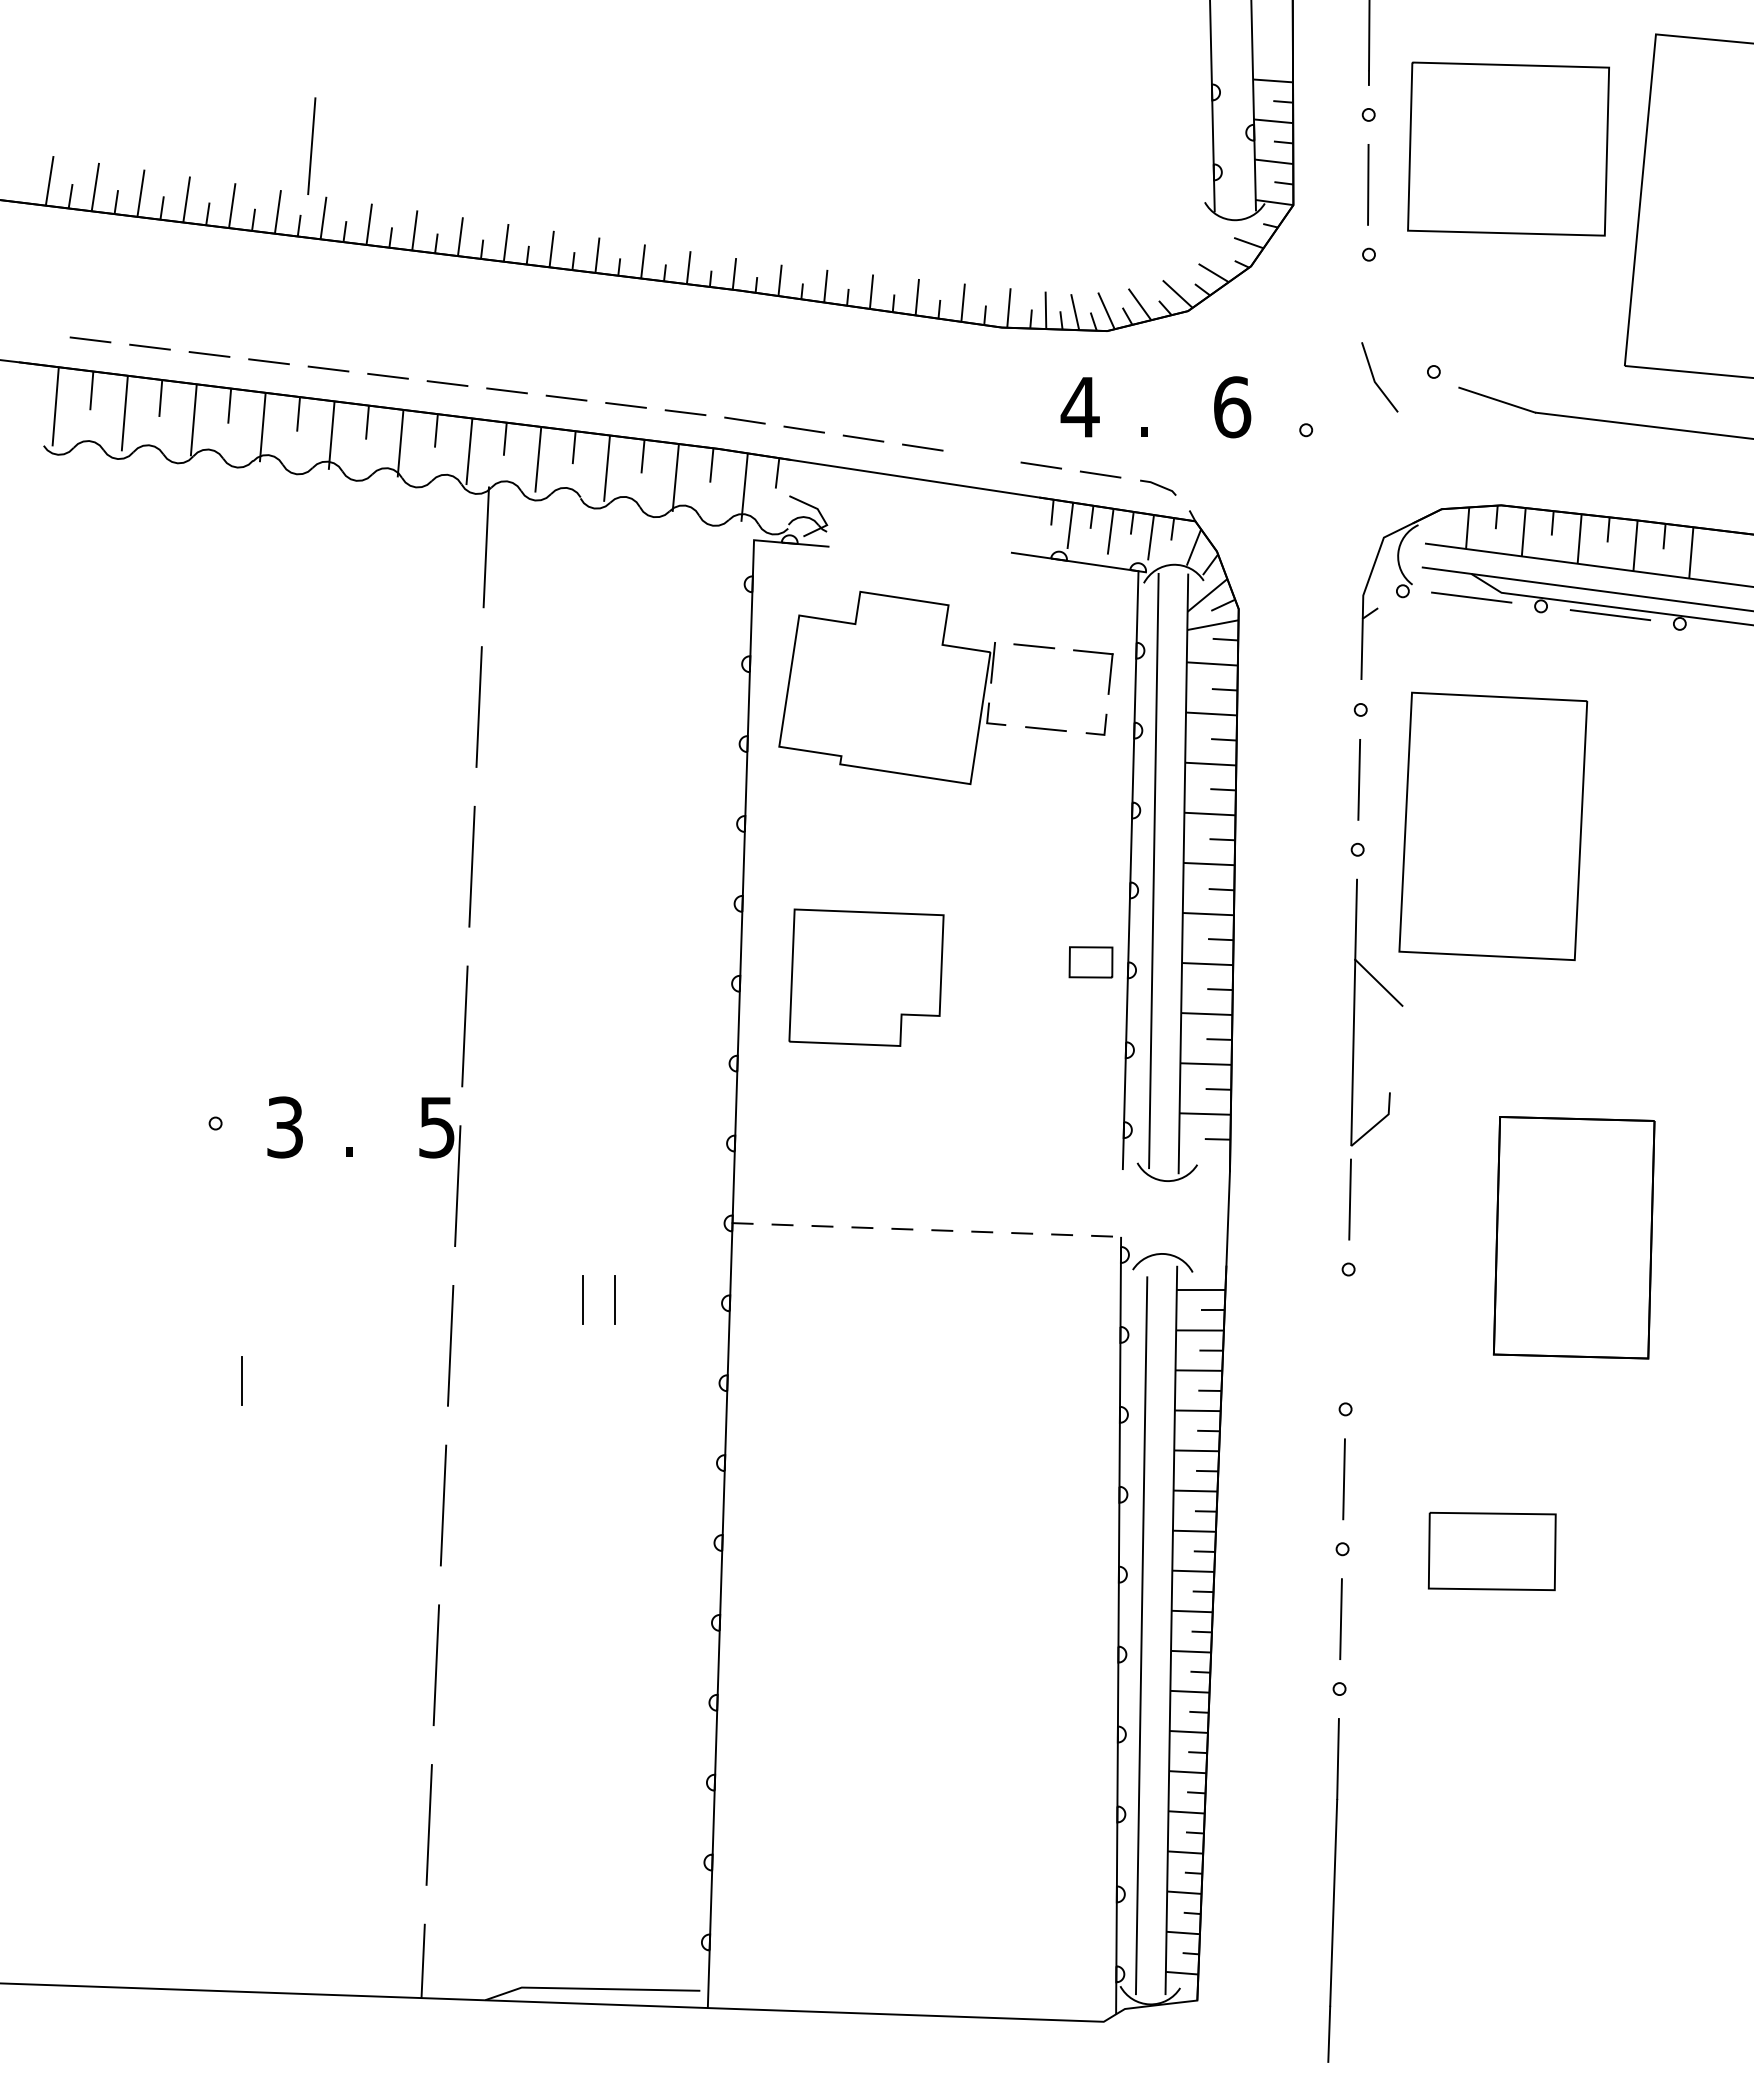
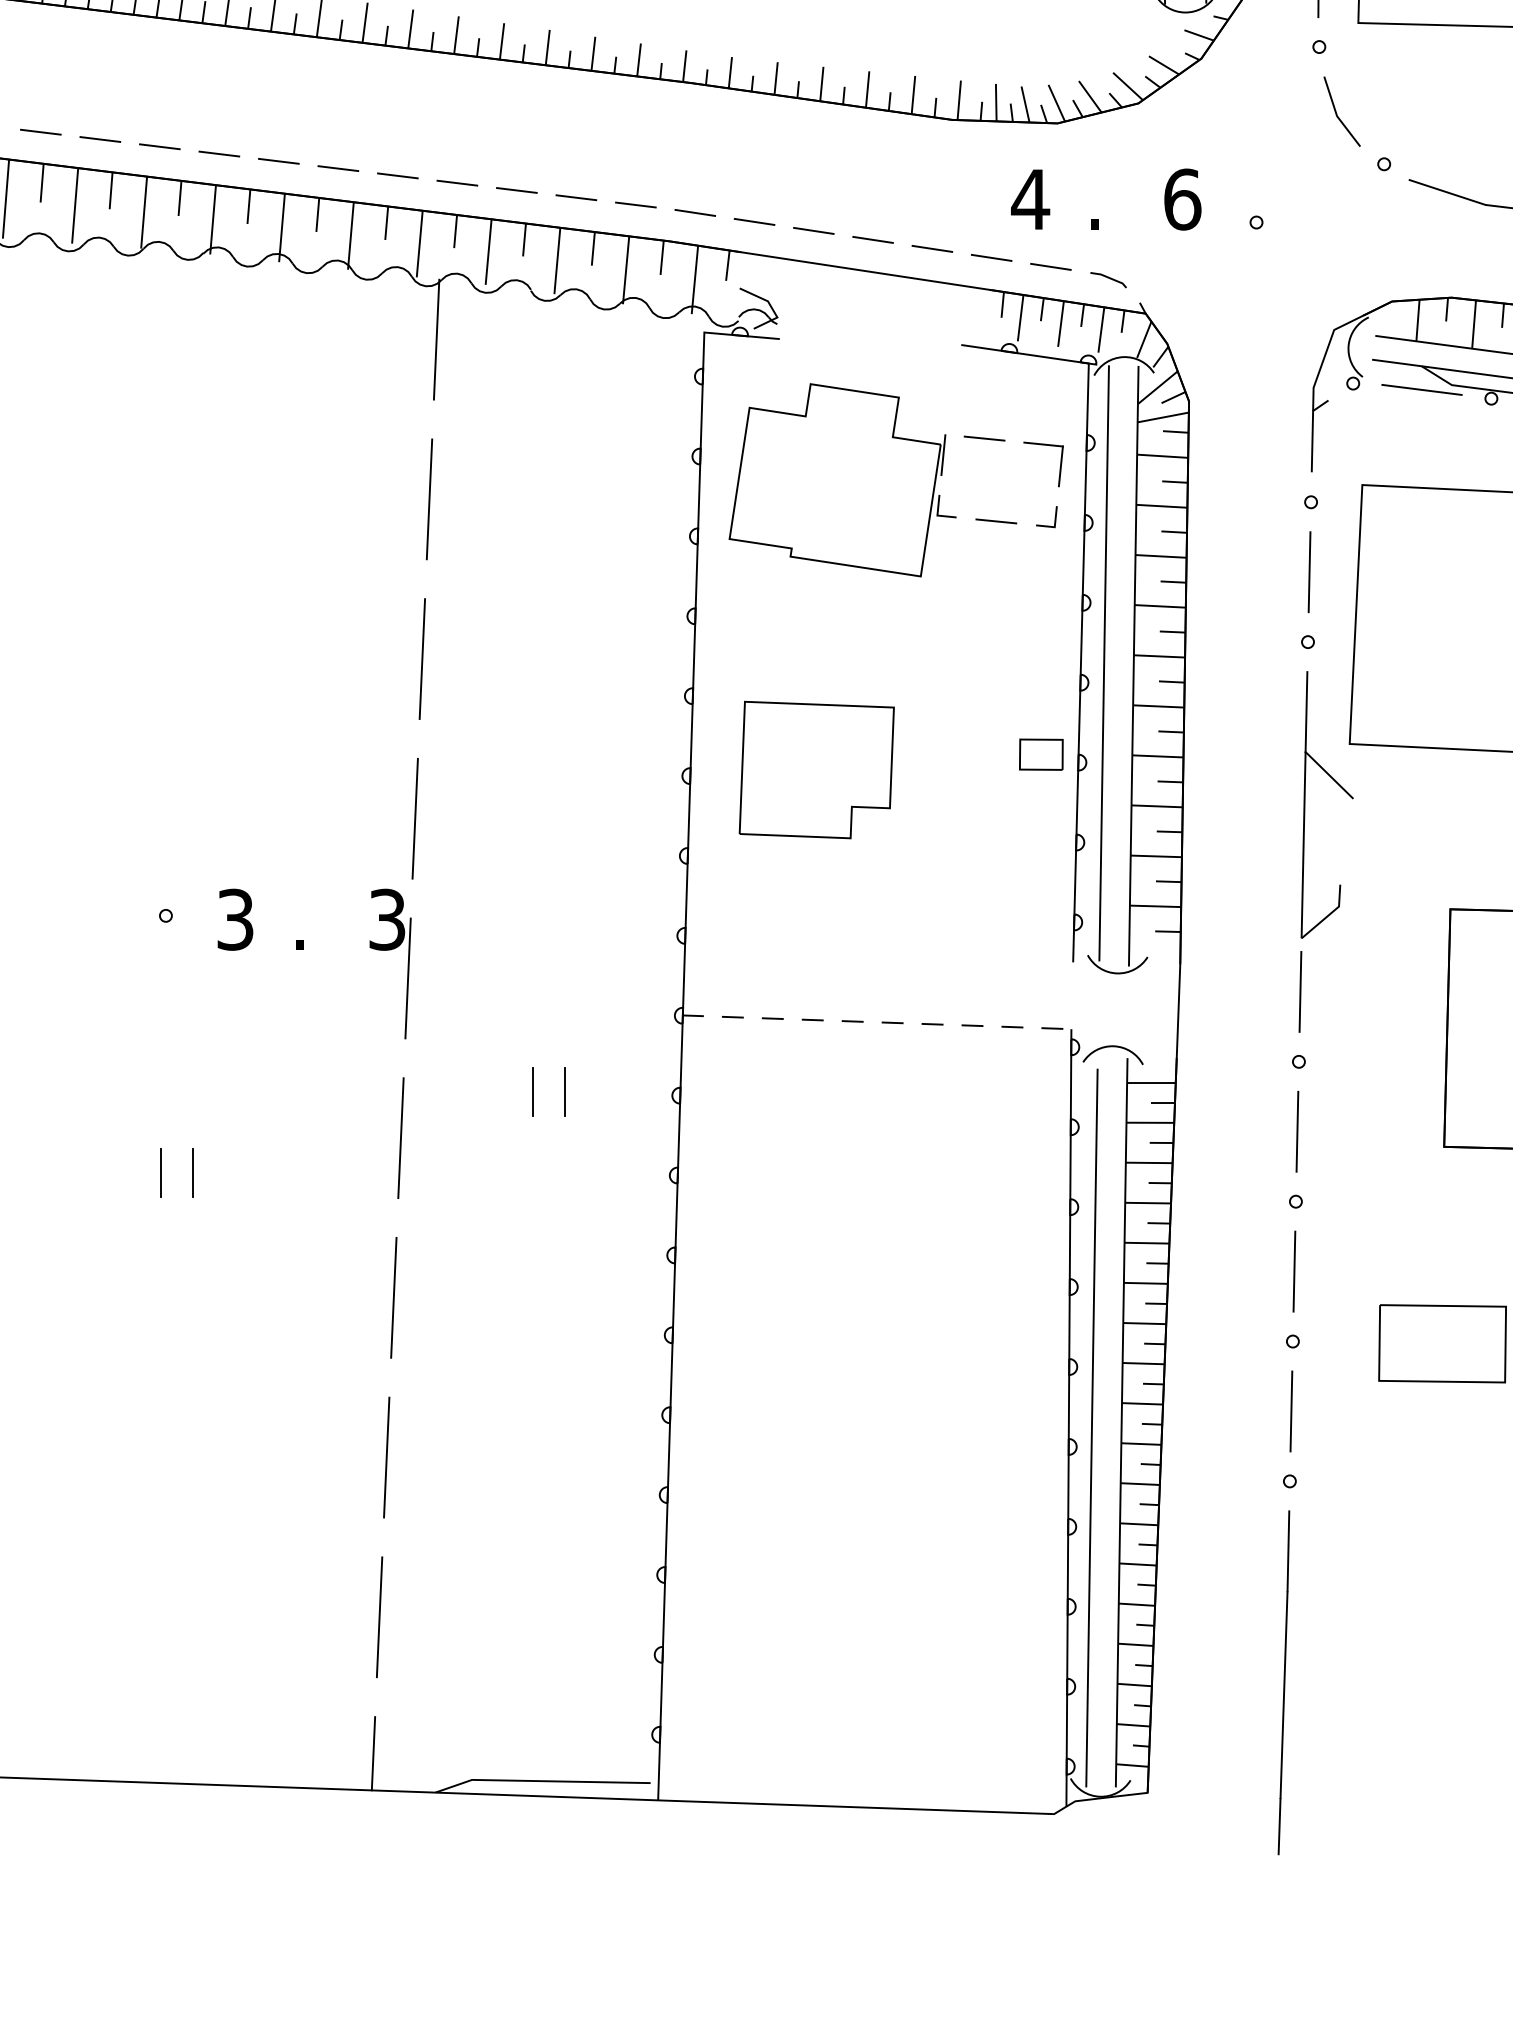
line: (1374, 377) -> (1336, 111), moved
line: (981, 456) -> (931, 248), added
text: (437, 1126) -> (387, 918), 5 -> 3
line: (1346, 1339) -> (1296, 1131), added
line: (210, 1380) -> (160, 1172), added

